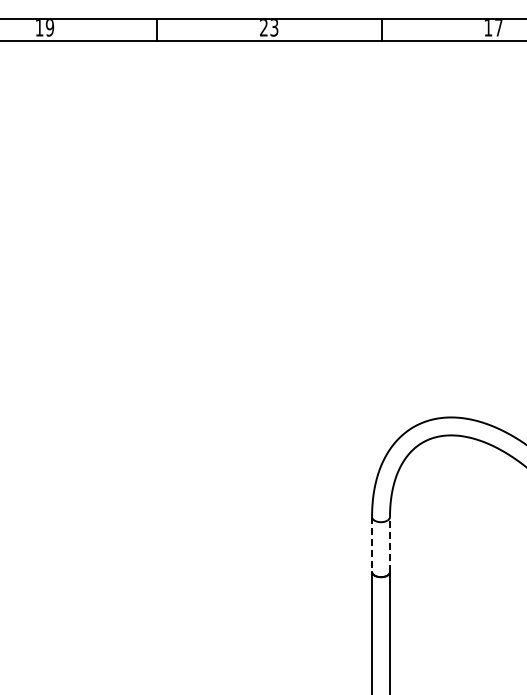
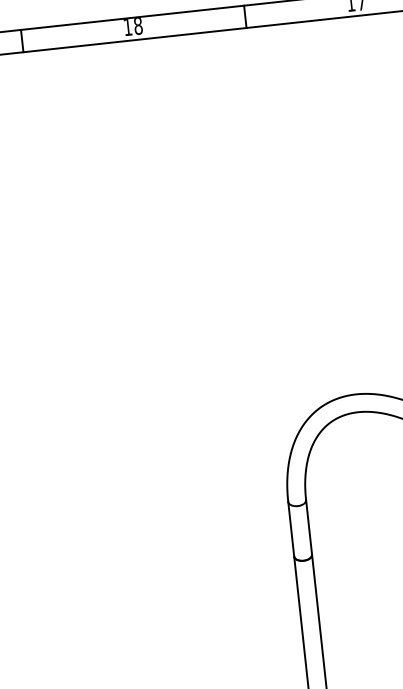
text: (269, 28) -> (133, 27), 23 -> 18
line: (390, 544) -> (309, 527), dashed -> solid
line: (372, 545) -> (291, 530), dashed -> solid

